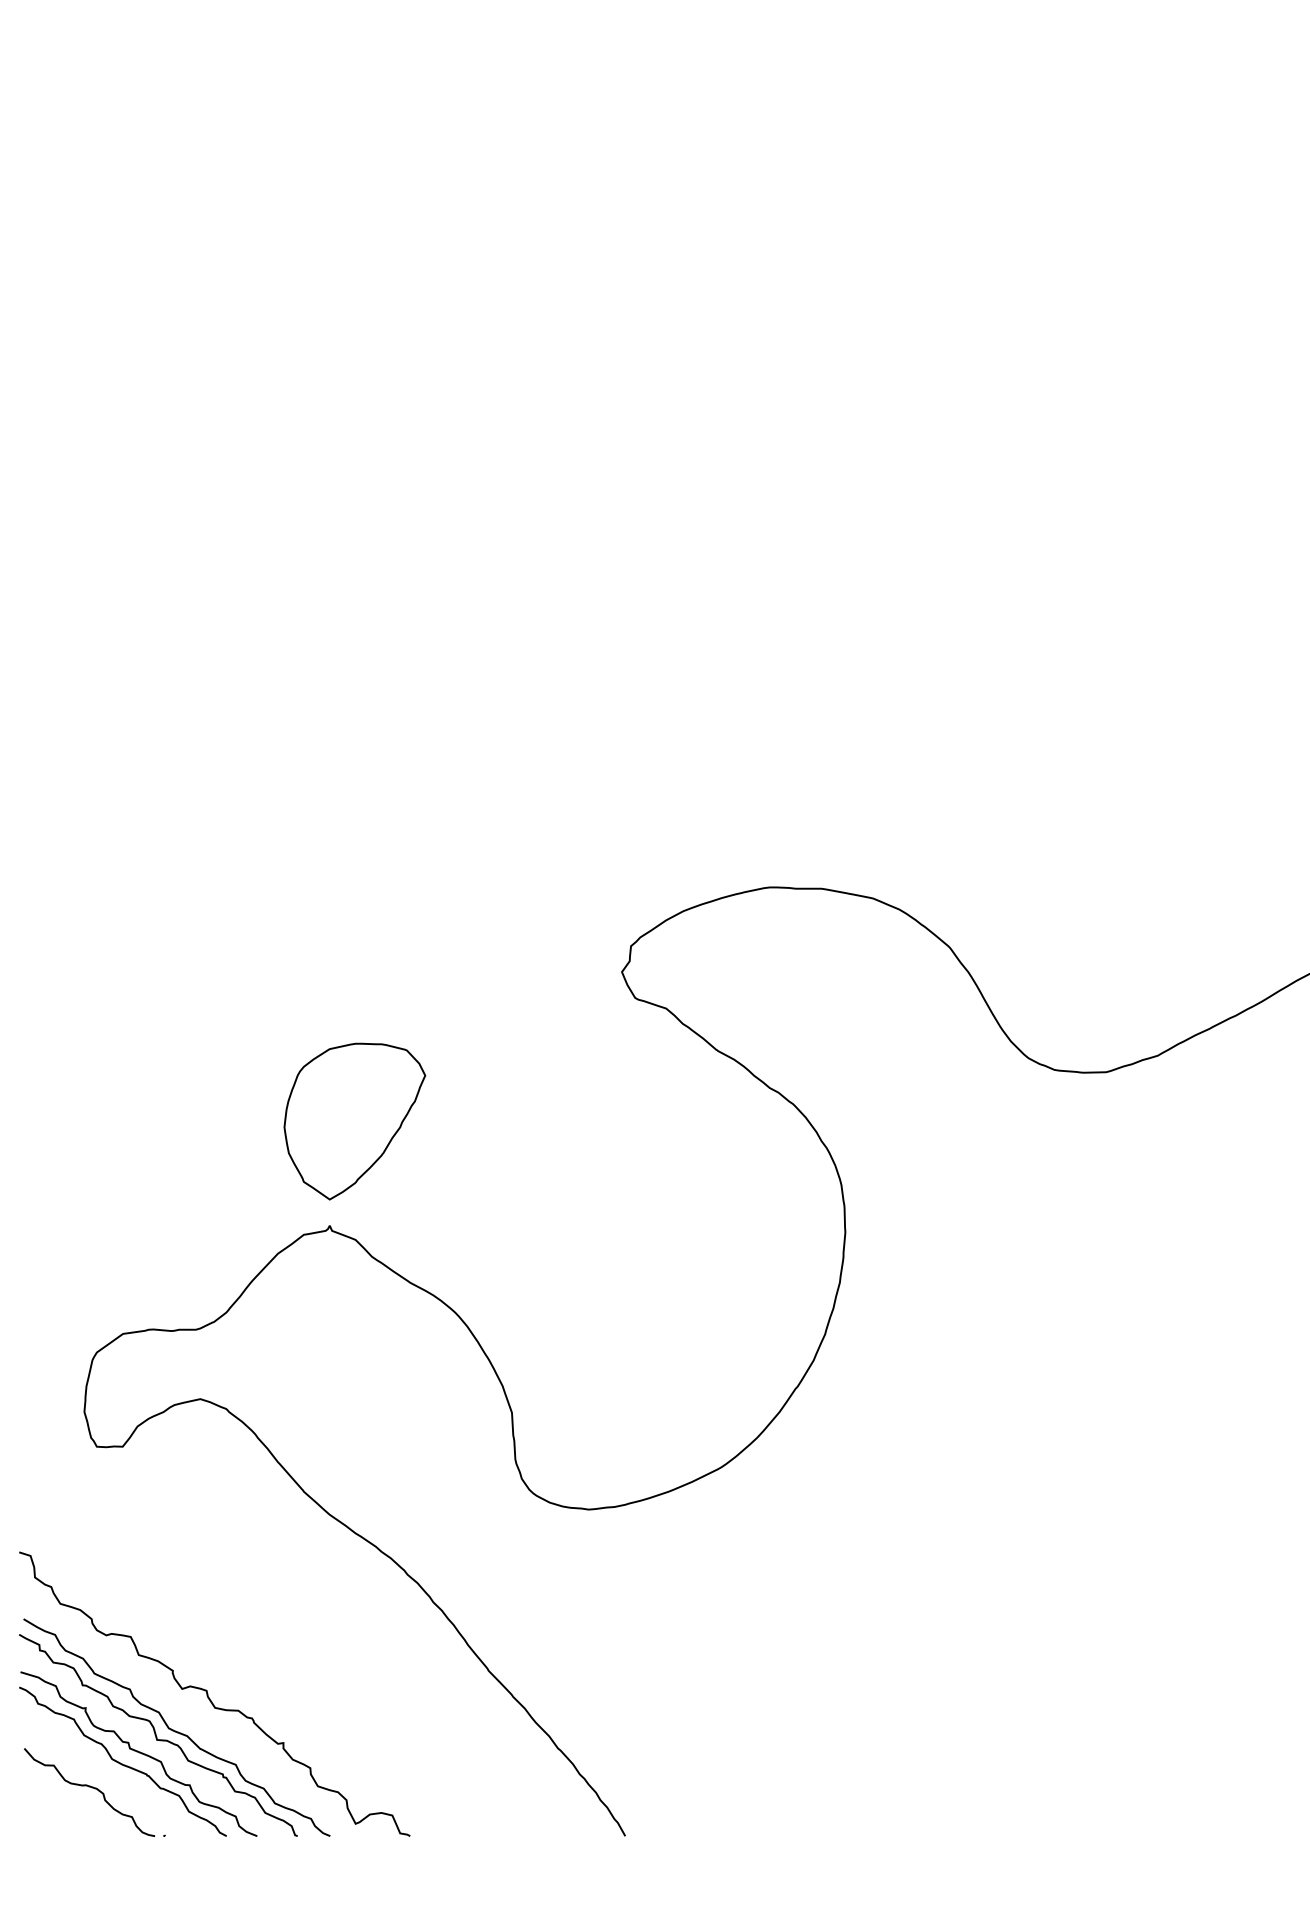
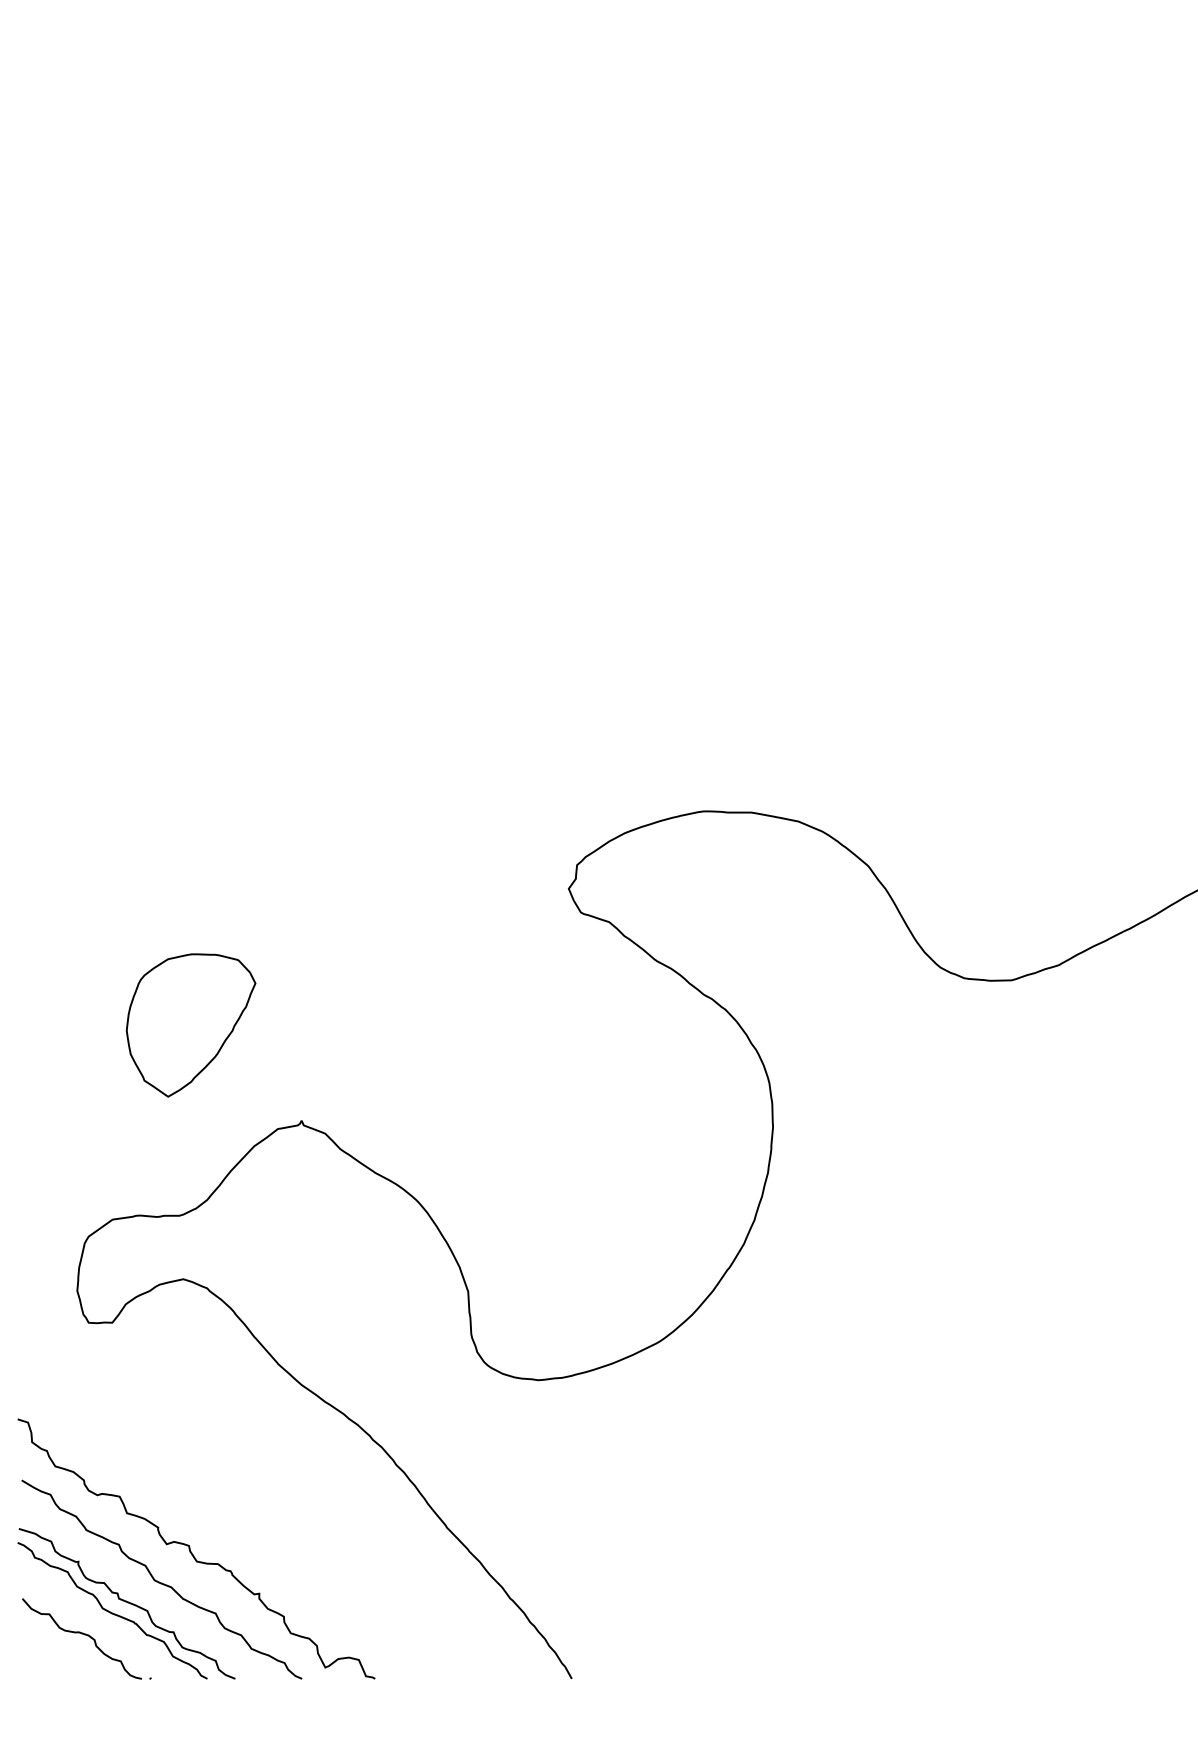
part: (354, 1121) -> (190, 1025), moved
curve: (157, 1736) -> (144, 1587), removed

